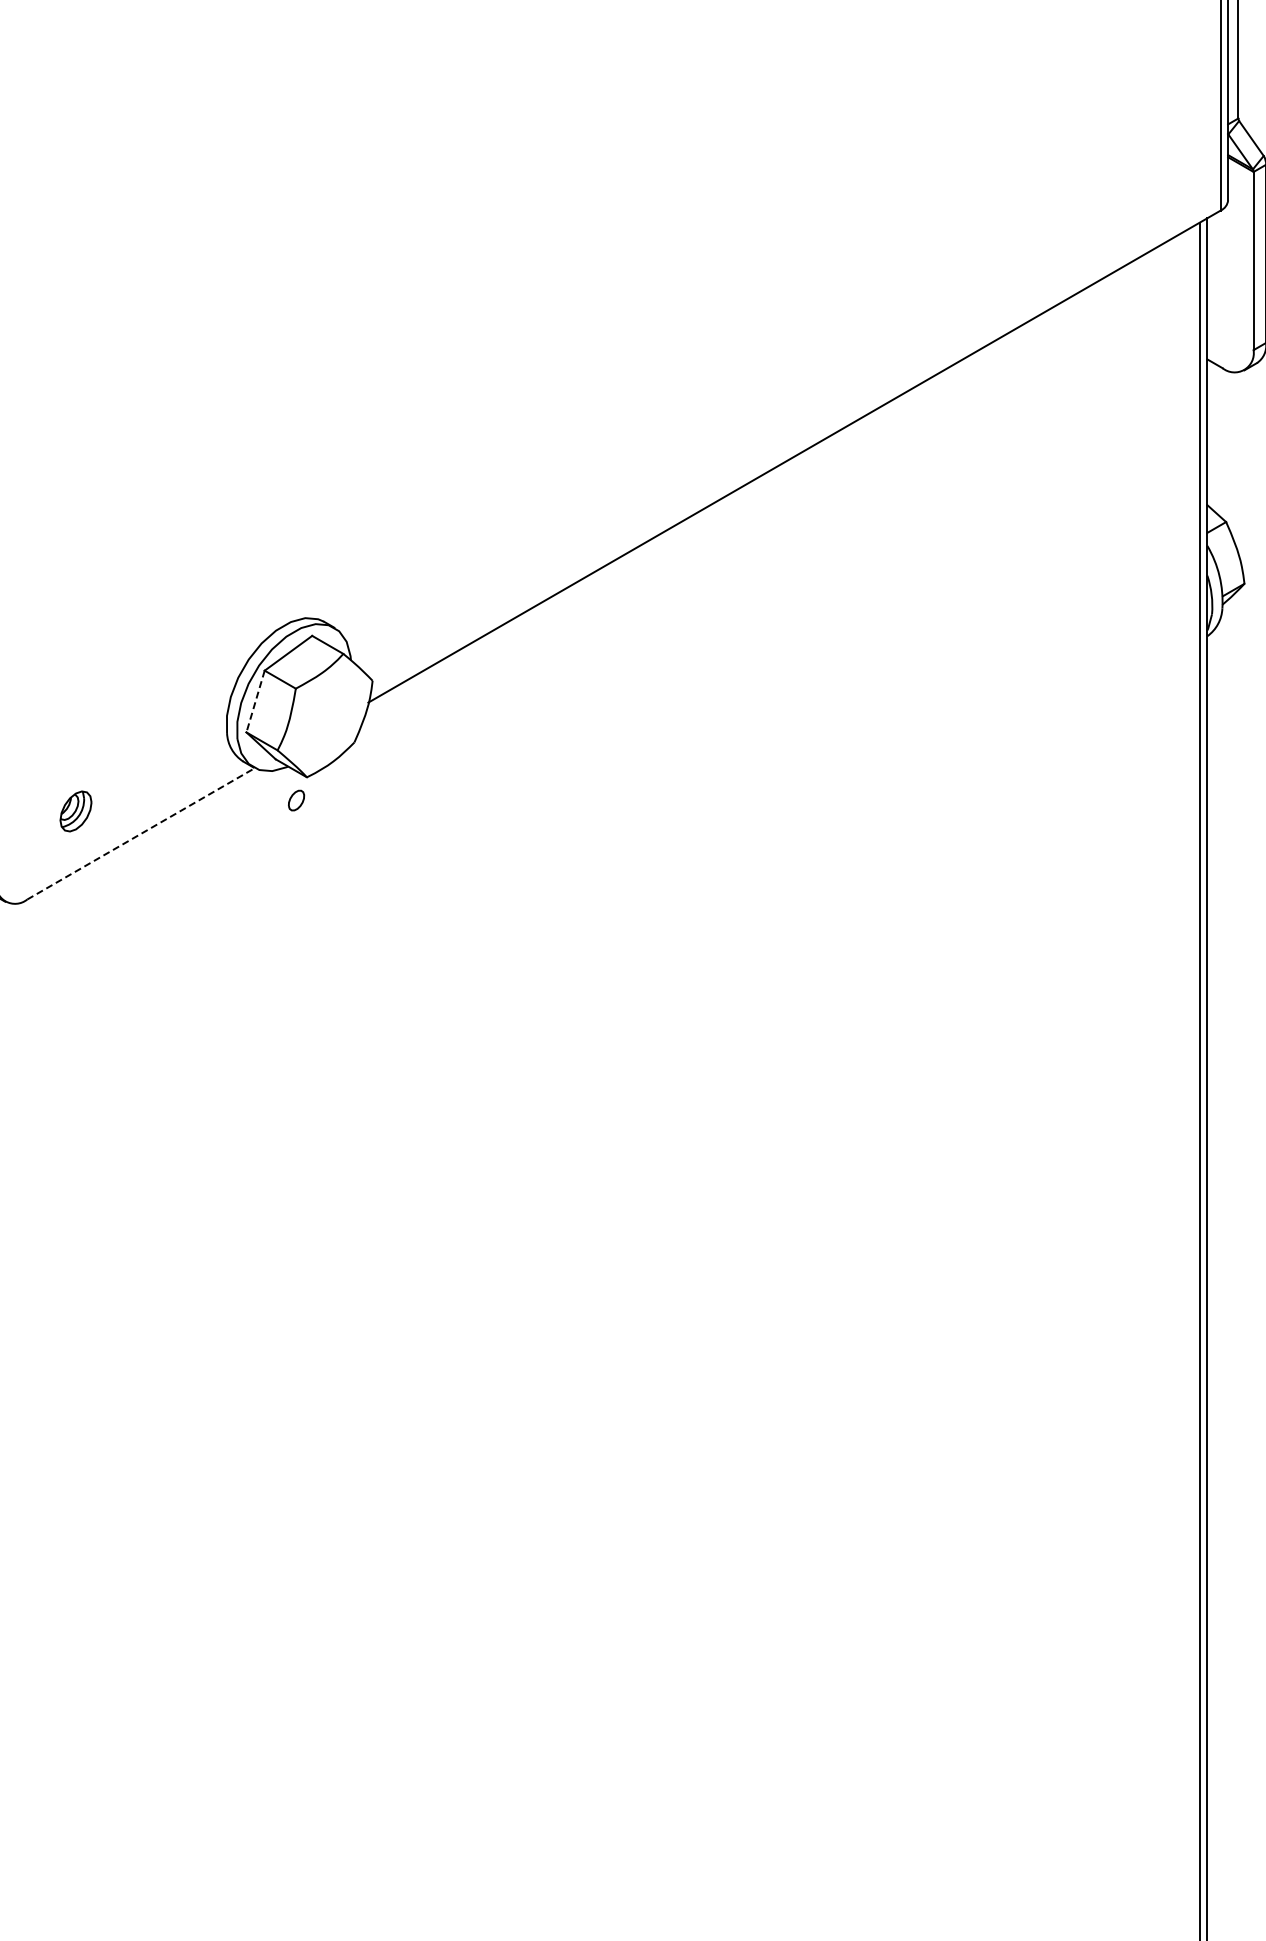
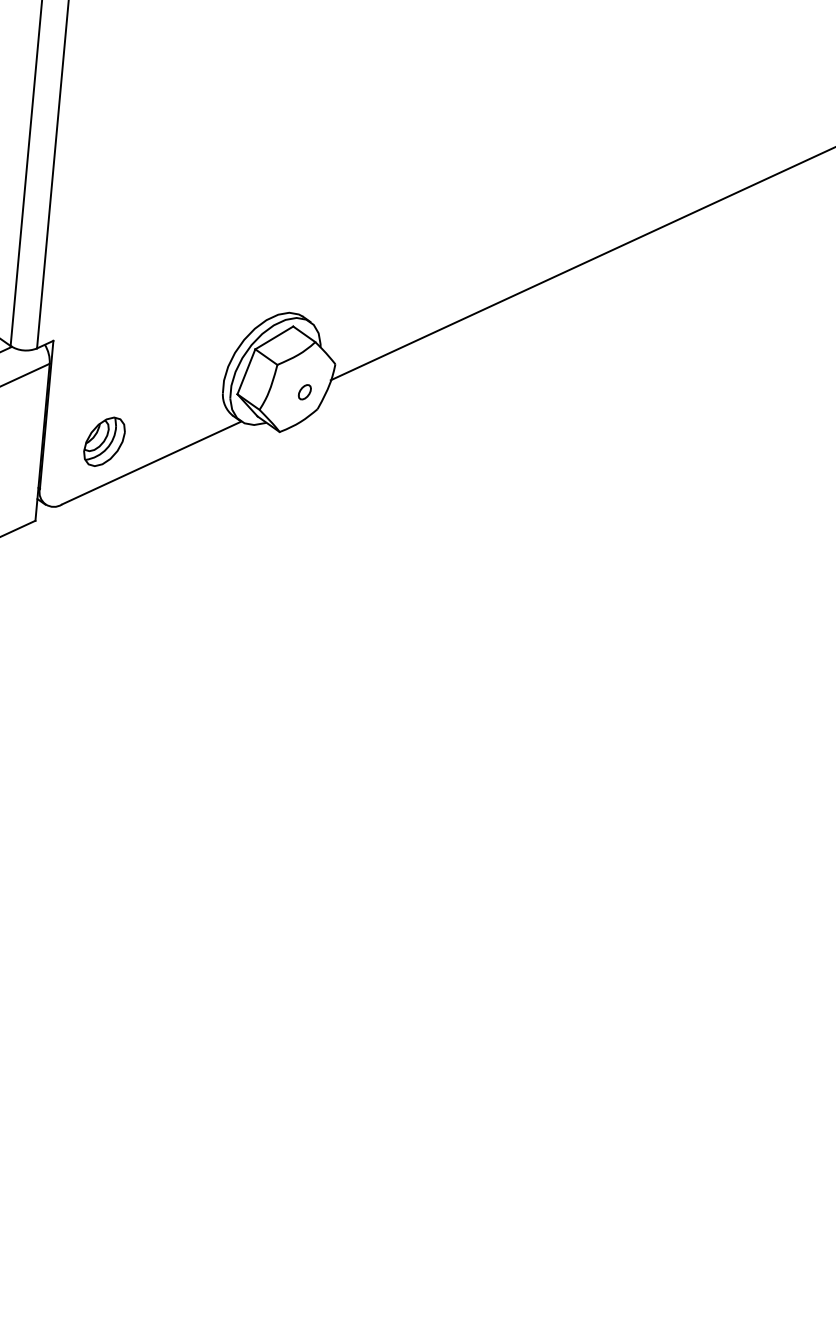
line: (255, 702) -> (246, 372), dashed -> solid
part: (296, 800) -> (304, 392), moved
part: (75, 811) -> (104, 441), size x1.67
line: (141, 833) -> (152, 462), dashed -> solid

